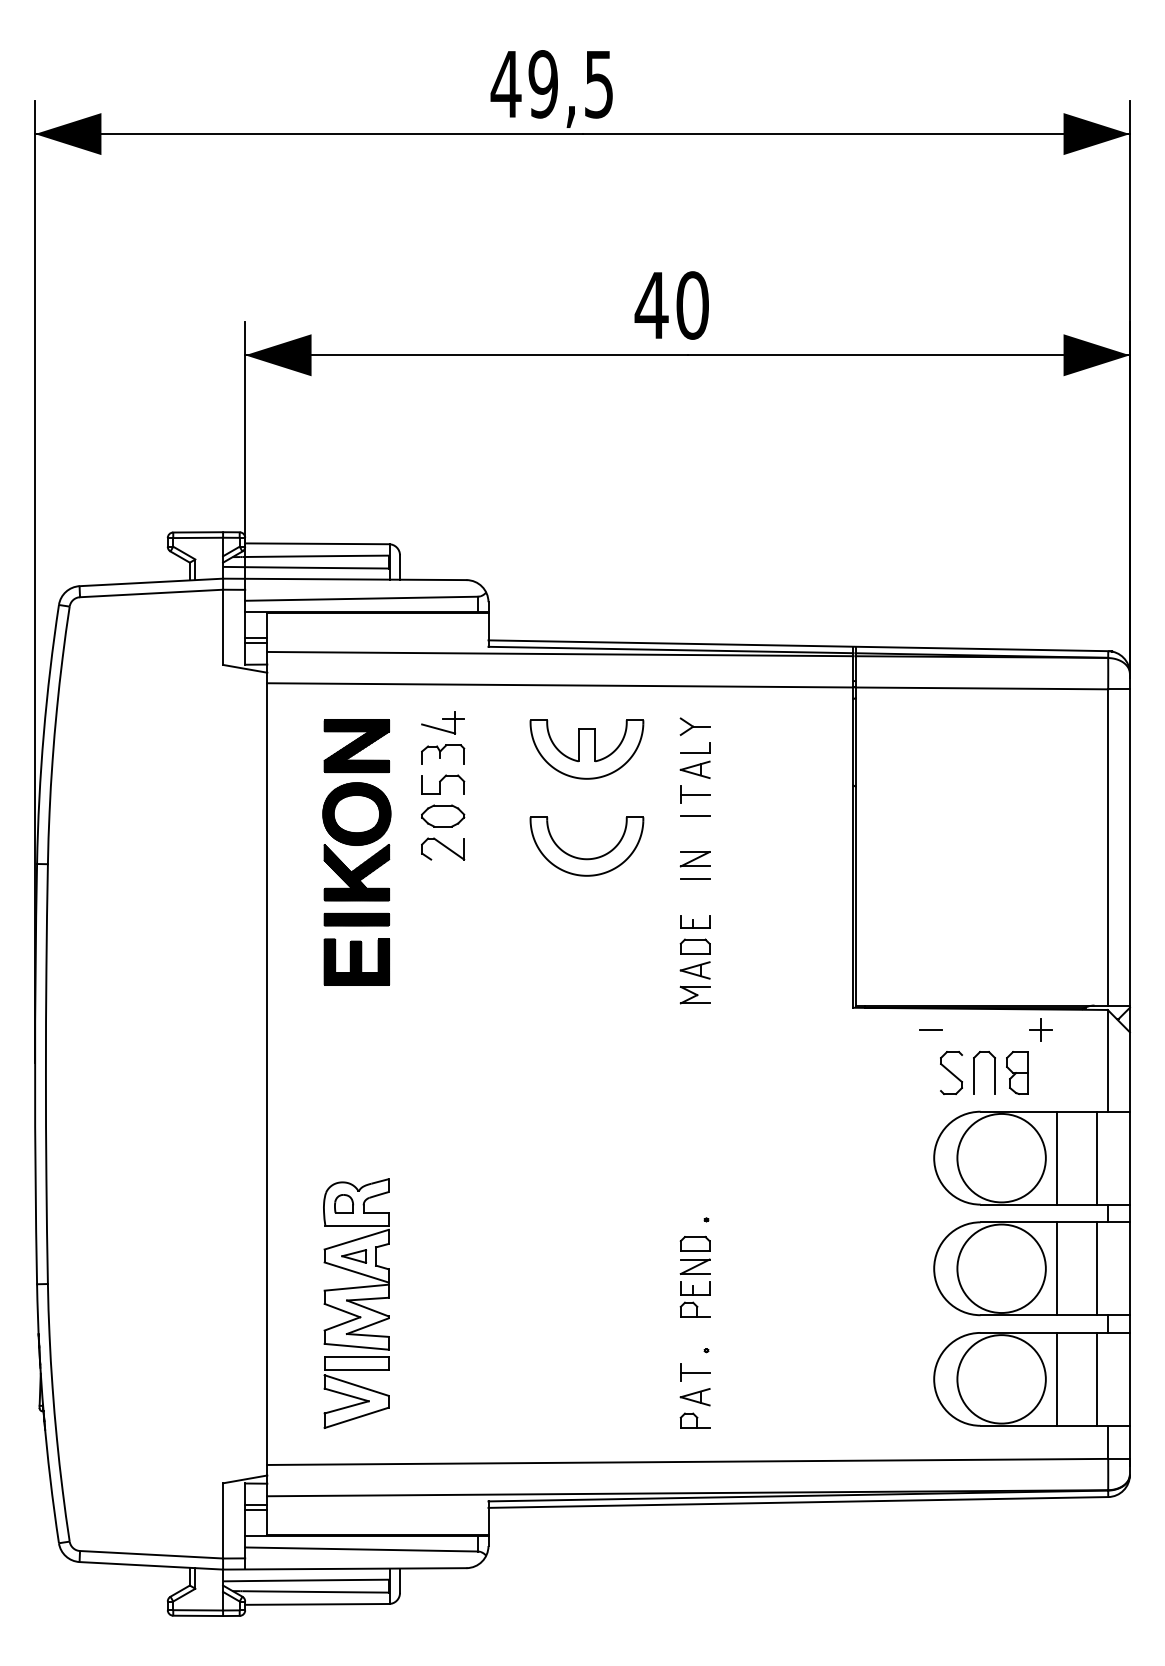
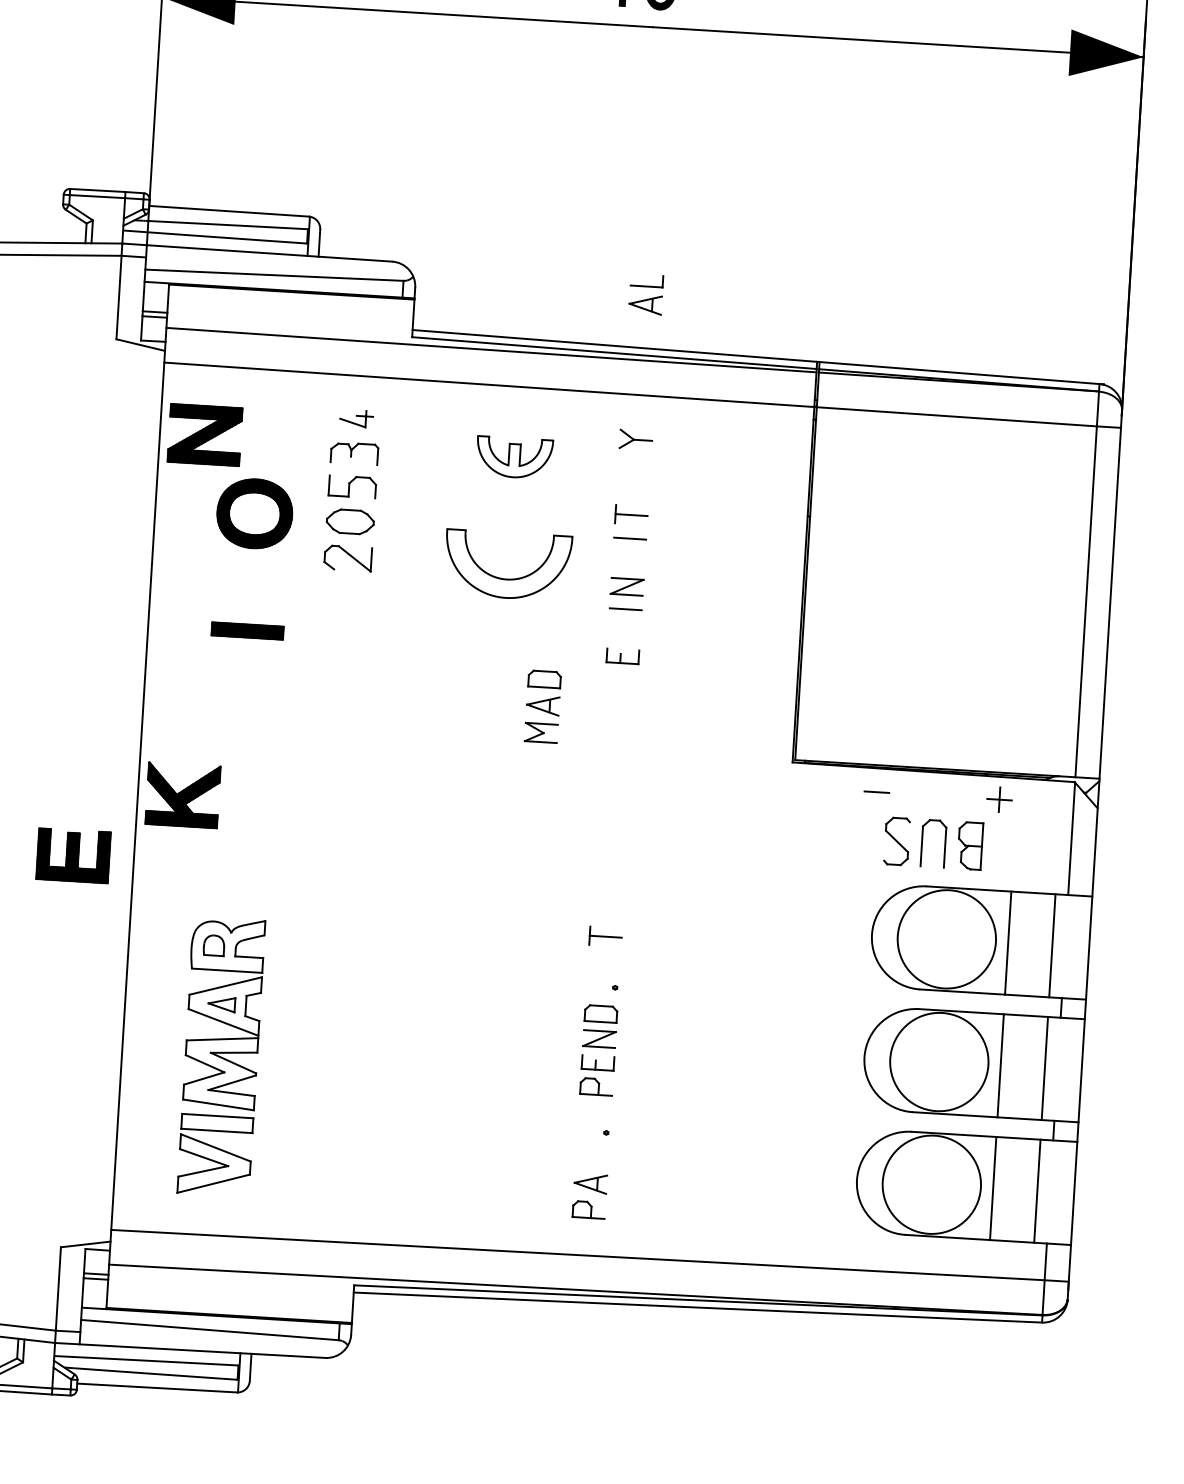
part: (442, 722) -> (356, 418), size x0.7
part: (356, 745) -> (204, 434), moved
part: (586, 749) -> (513, 457), size x0.6
part: (694, 760) -> (645, 294), moved
part: (356, 872) -> (182, 794), moved
part: (356, 961) -> (73, 855), moved
part: (694, 971) -> (542, 706), moved
part: (695, 1372) -> (606, 936), moved

